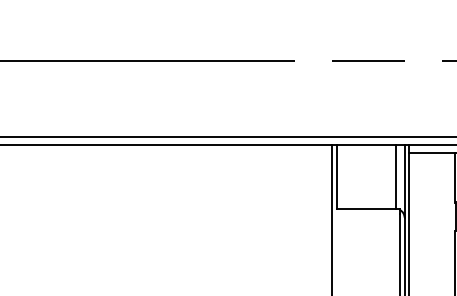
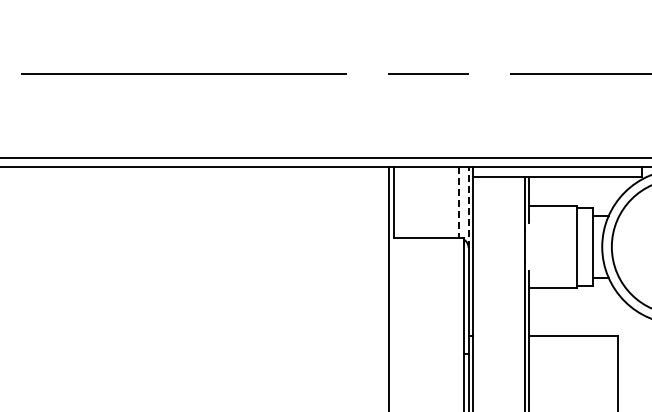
line: (396, 177) -> (459, 203), solid -> dashed
line: (404, 181) -> (468, 207), solid -> dashed

